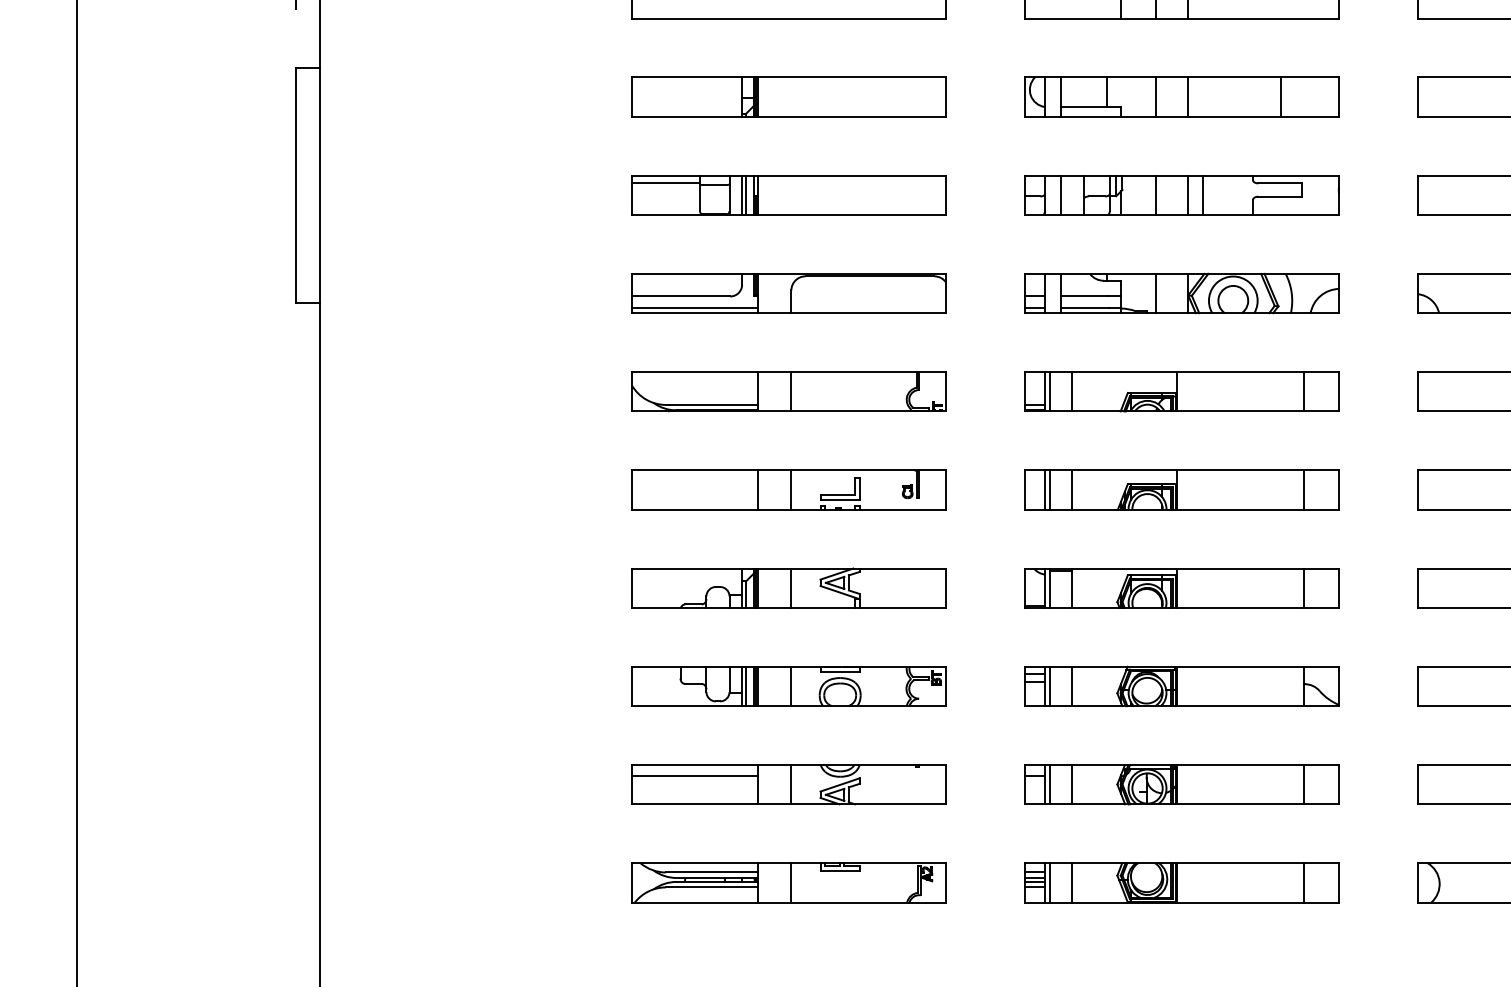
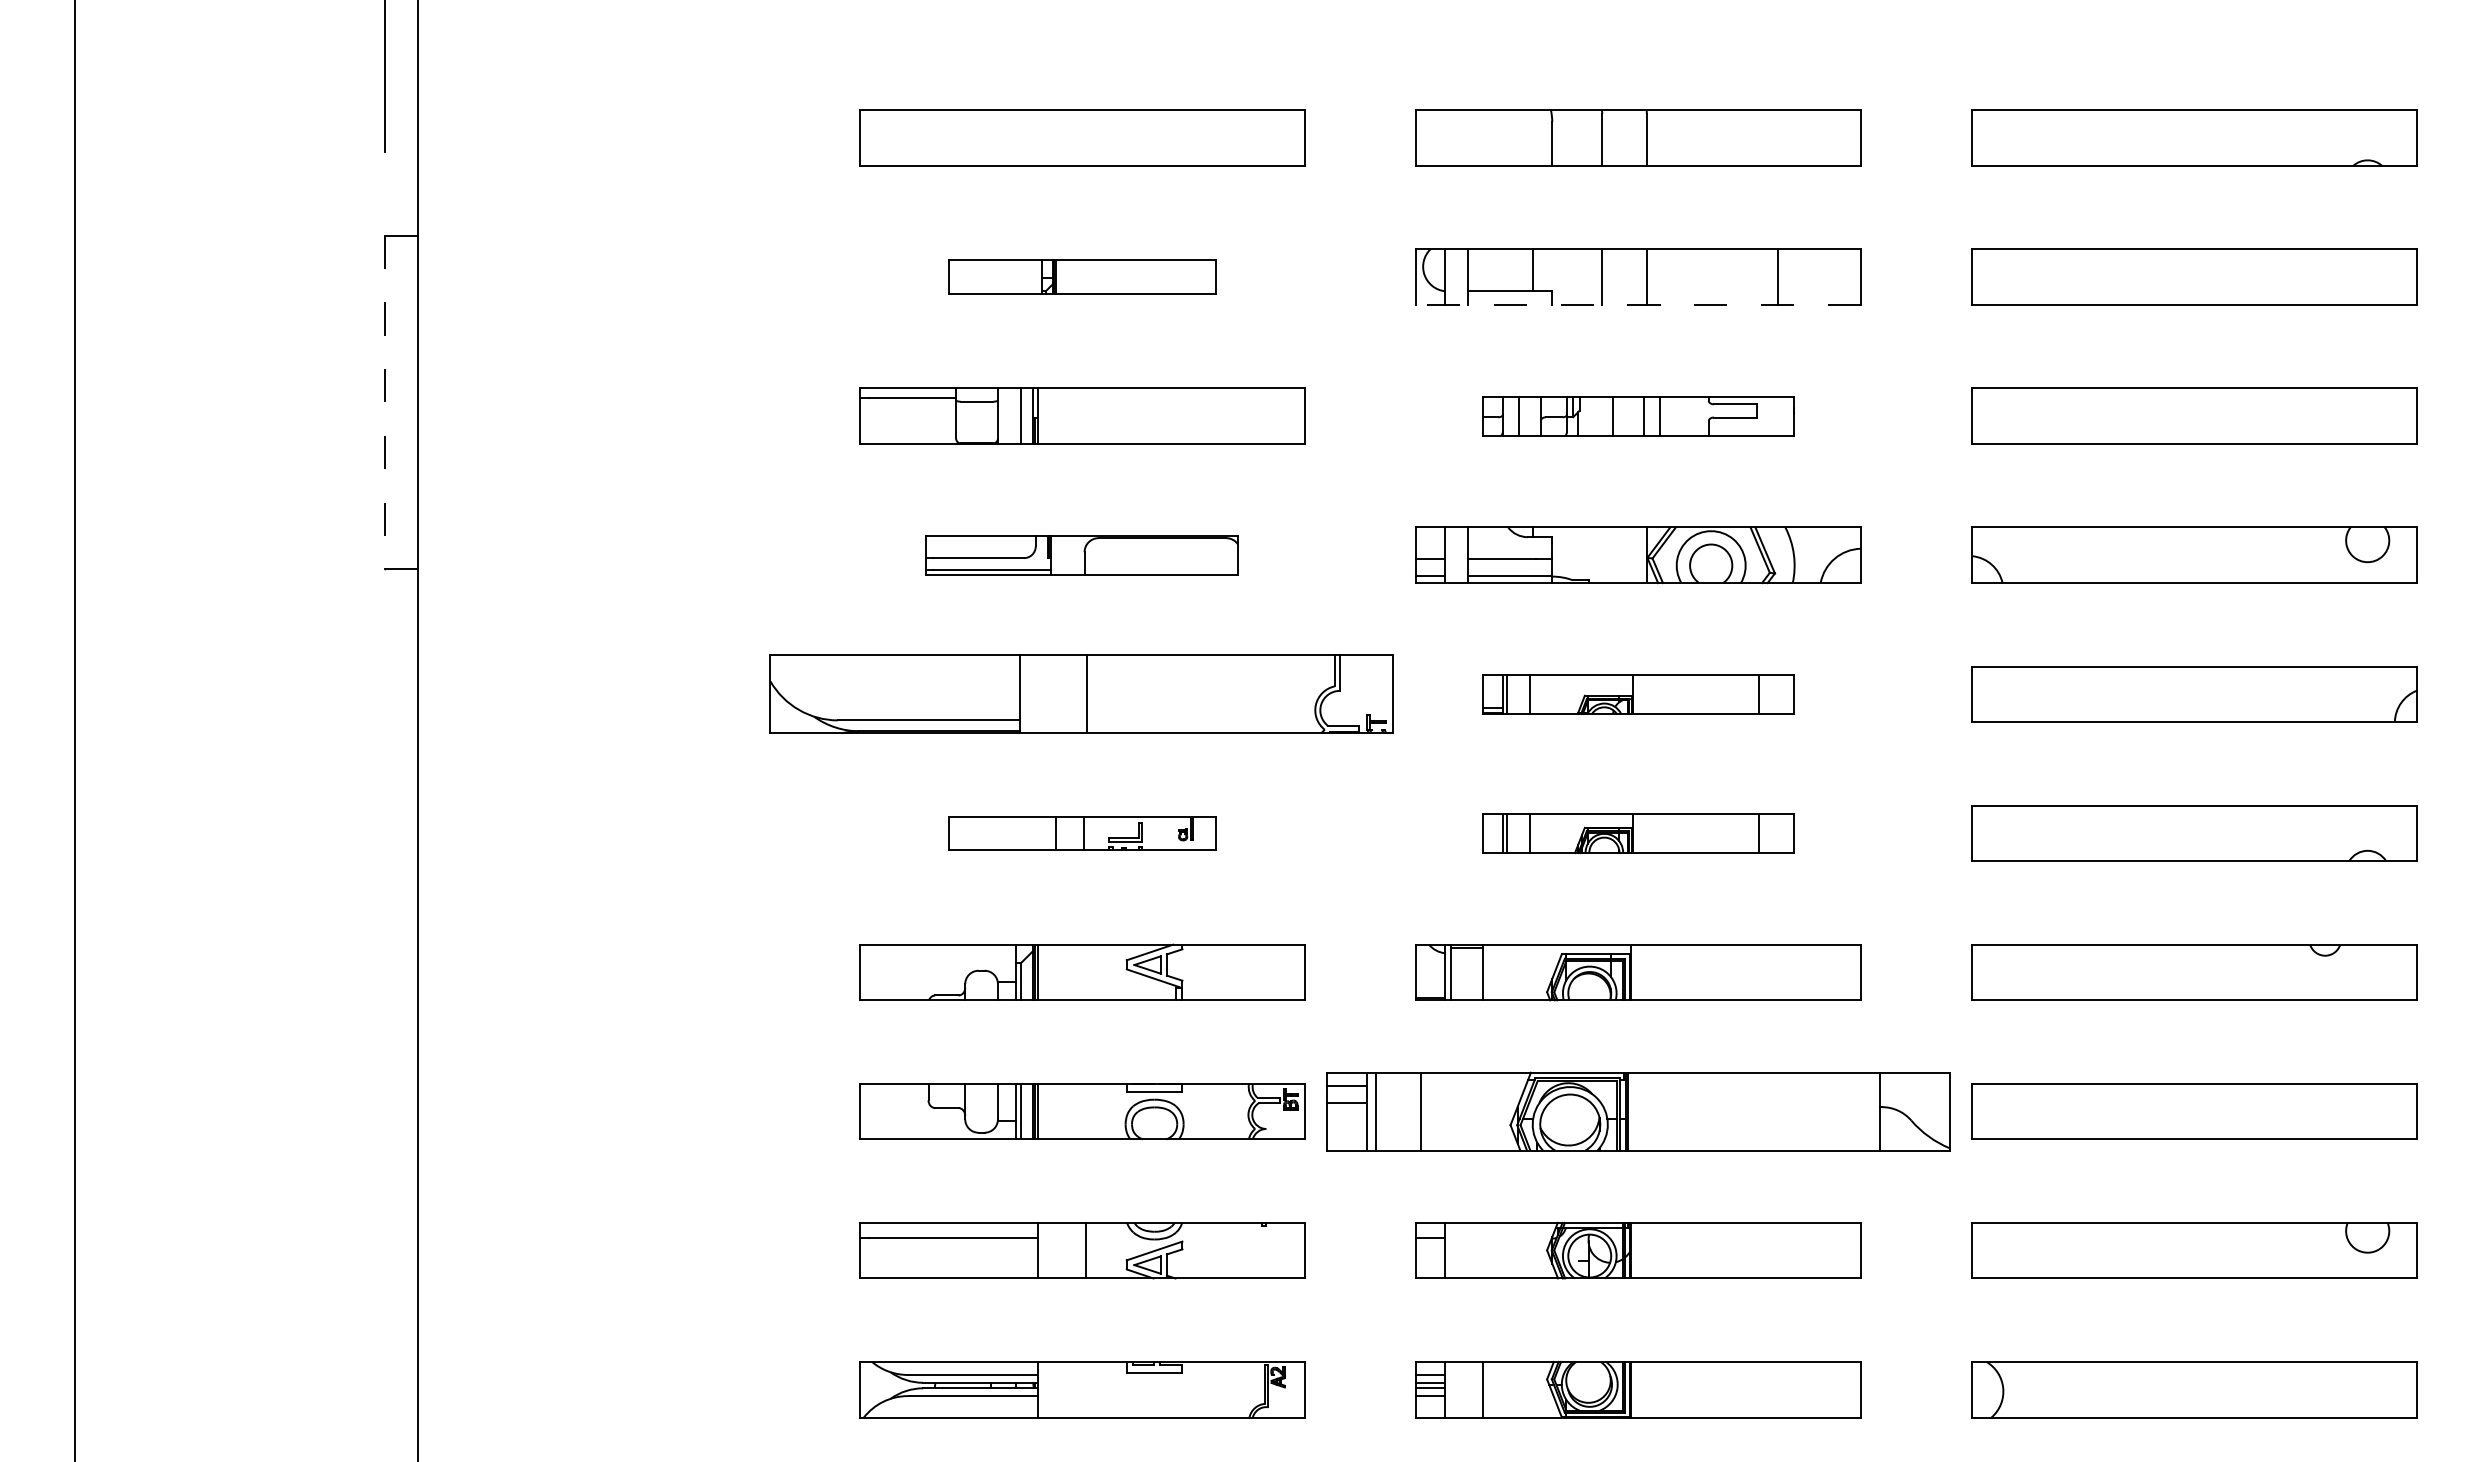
part: (789, 96) -> (1082, 276), size x0.6
line: (1181, 116) -> (1638, 304), solid -> dashed
line: (296, 185) -> (384, 402), solid -> dashed
part: (1181, 194) -> (1638, 415), size x0.7
line: (741, 195) -> (1015, 416), removed
part: (789, 292) -> (1082, 554), size x0.7
line: (1156, 293) -> (1602, 555), removed
part: (789, 391) -> (1082, 694), size x1.4
part: (1181, 391) -> (1638, 694), size x0.7
part: (789, 490) -> (1082, 833), size x0.6
part: (1181, 490) -> (1638, 833), size x0.7
line: (791, 588) -> (1085, 972), removed
line: (1304, 588) -> (1811, 972), removed
line: (791, 686) -> (1085, 1111), removed
part: (1181, 686) -> (1638, 1111), size x1.4
line: (1049, 784) -> (1451, 1250), removed
line: (1072, 784) -> (1483, 1250), removed
line: (1304, 784) -> (1811, 1250), removed
line: (791, 882) -> (1085, 1389), removed
line: (1049, 882) -> (1451, 1389), removed
line: (1304, 882) -> (1811, 1389), removed

